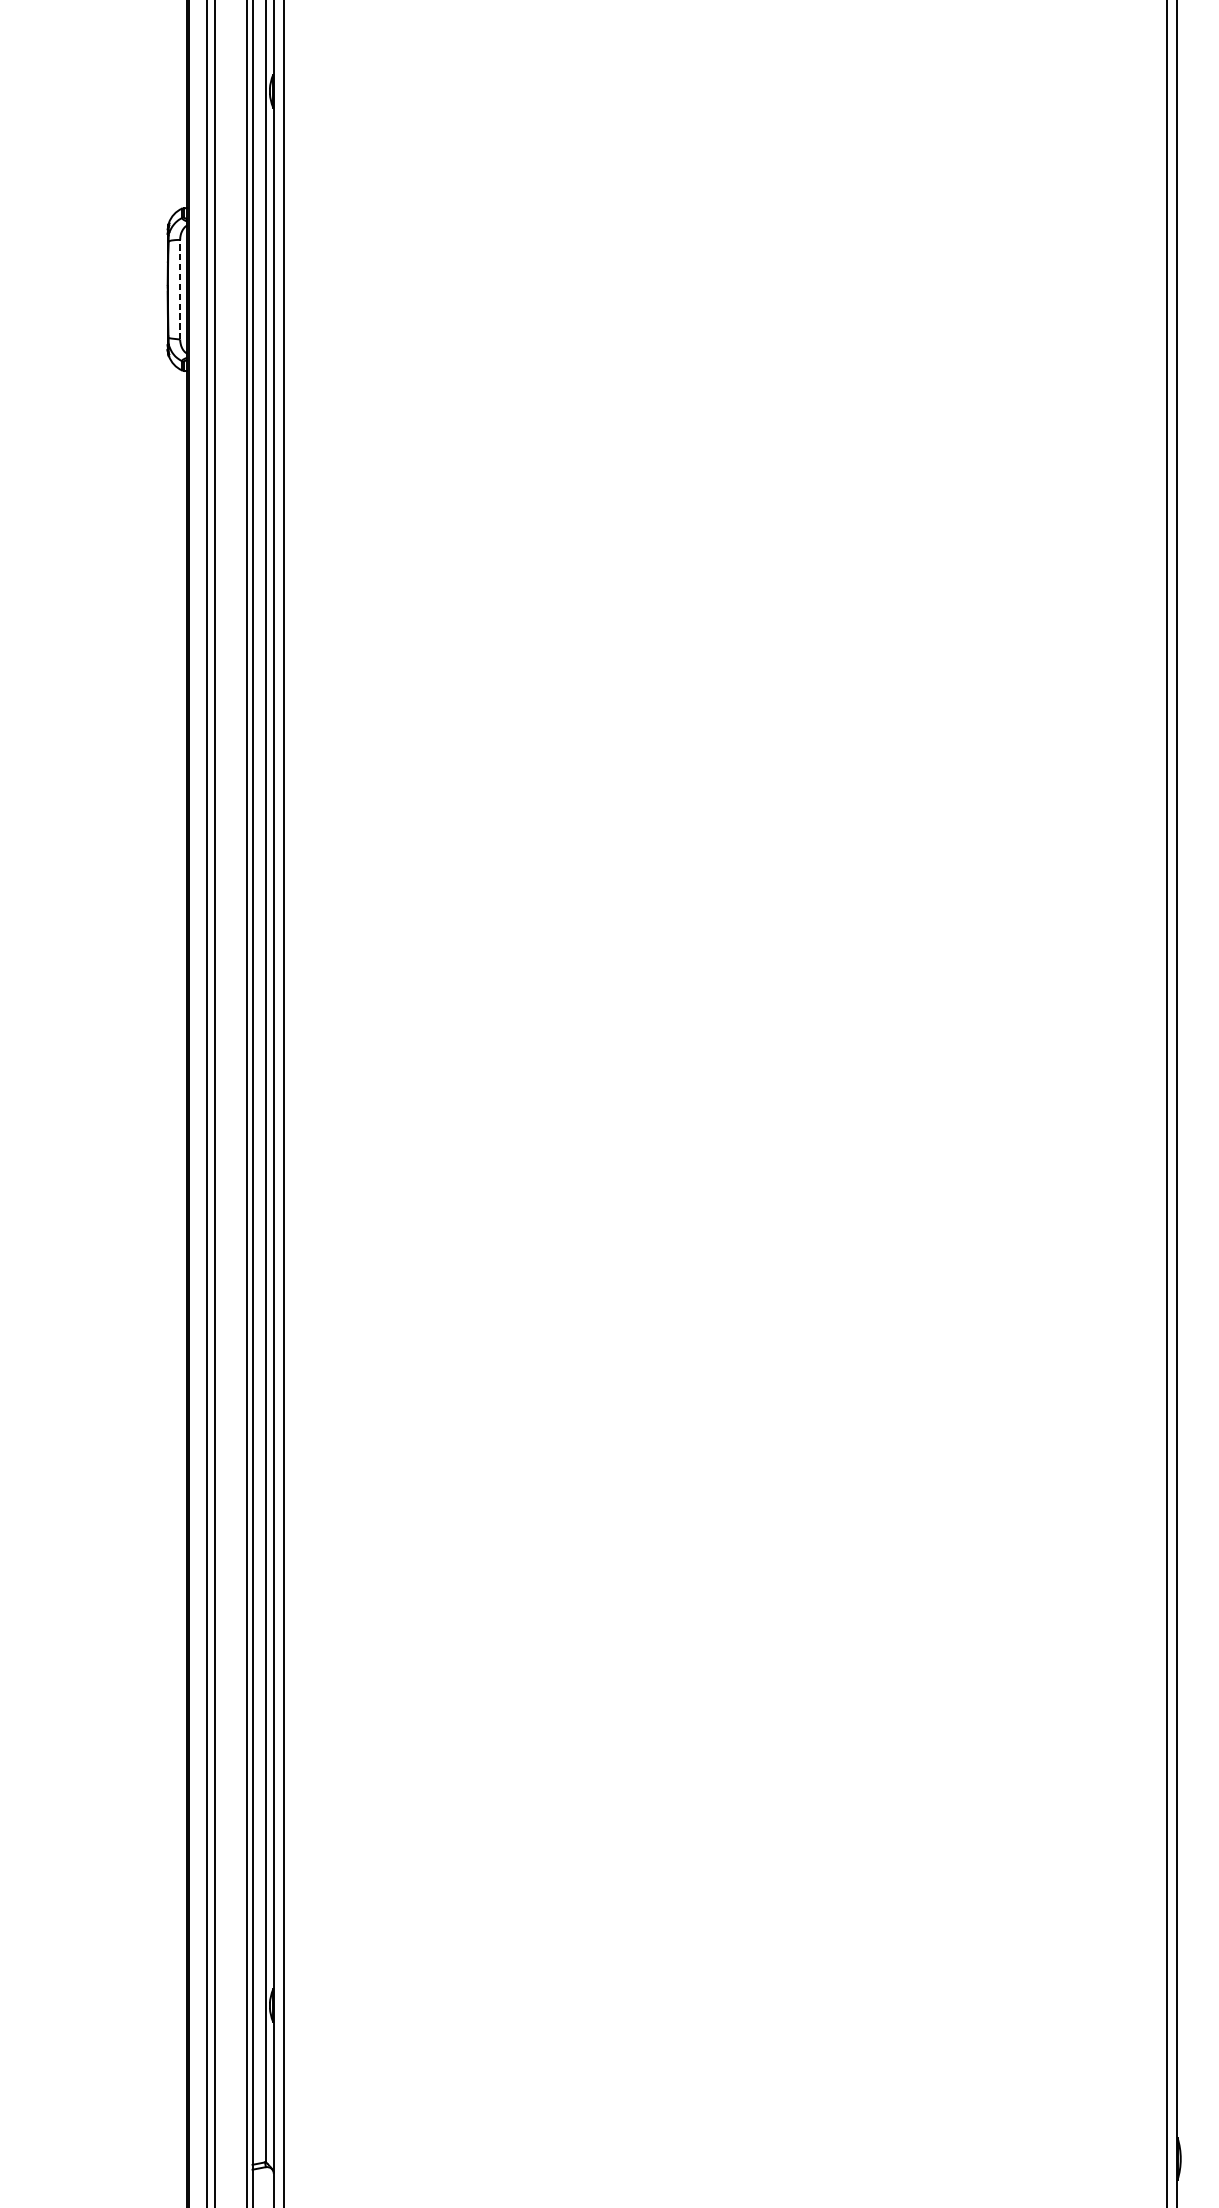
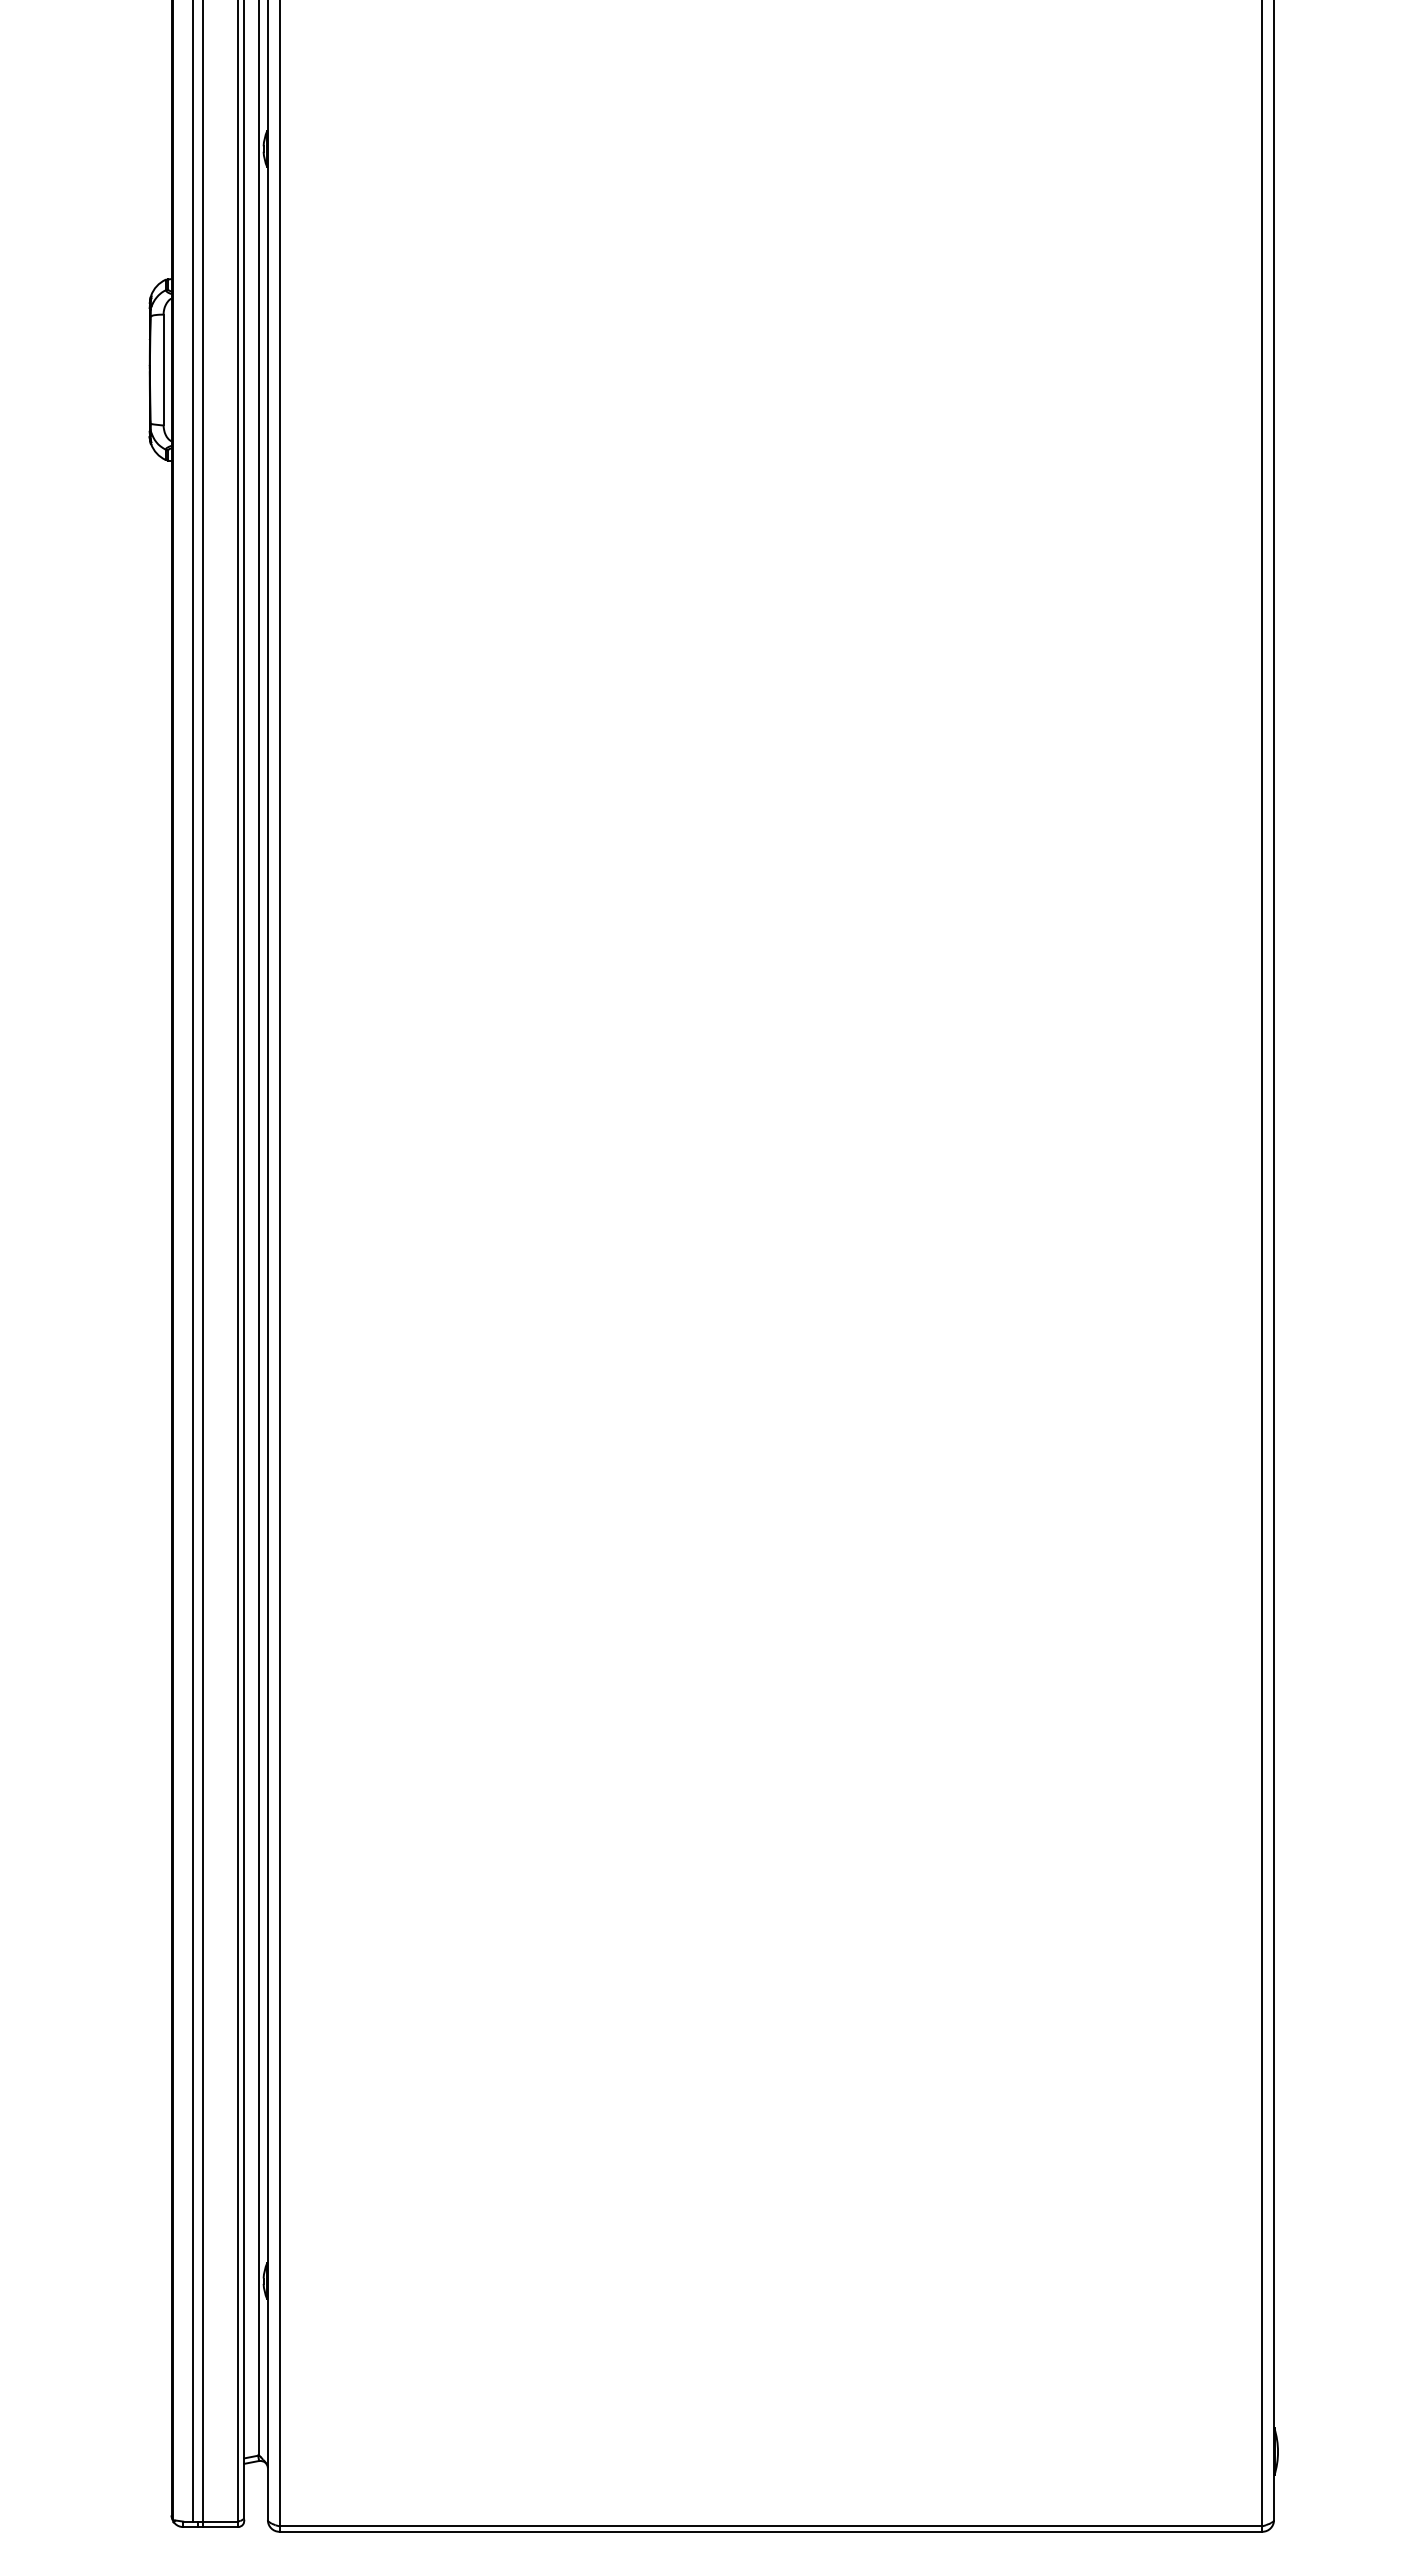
line: (180, 289) -> (163, 369), dashed -> solid

